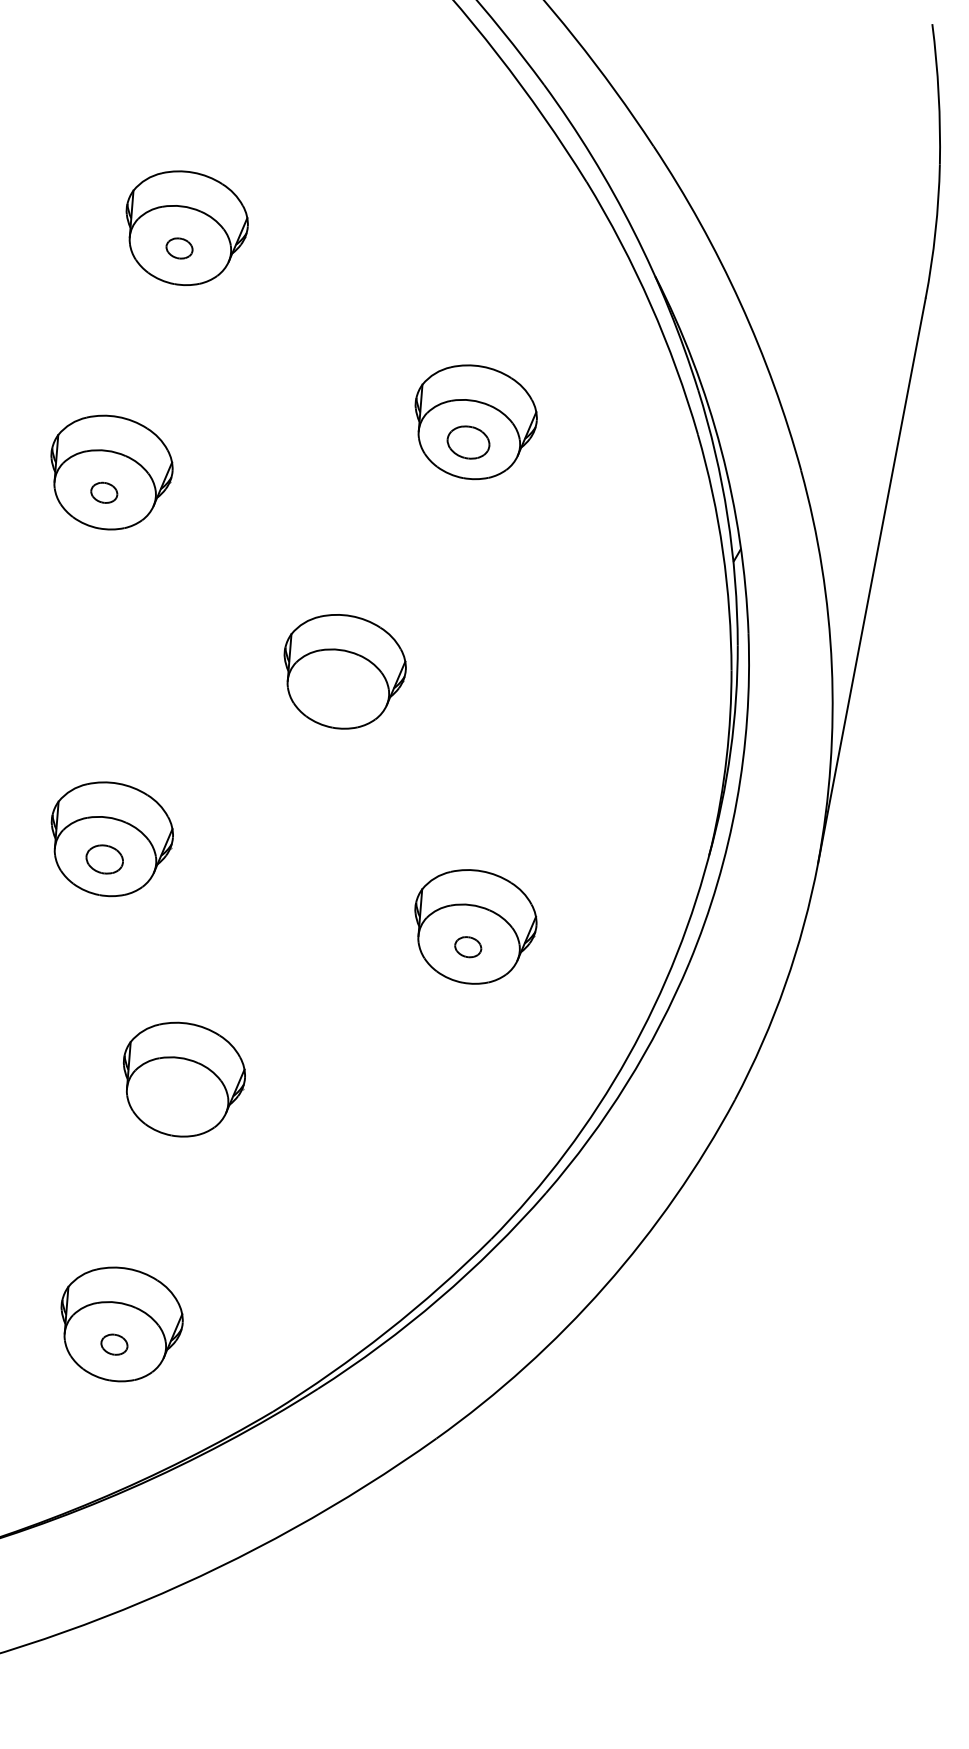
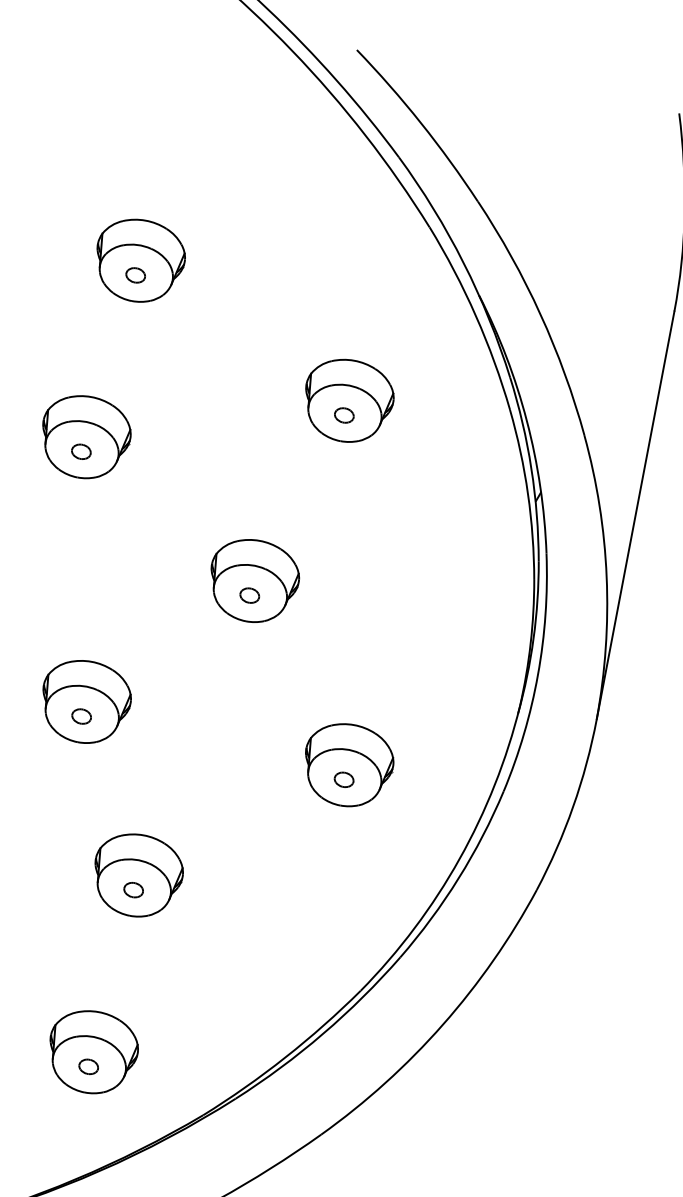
part: (468, 442) -> (344, 415), size x0.62
part: (337, 691) -> (249, 595), added
part: (104, 859) -> (81, 716), size x0.71
part: (176, 1099) -> (133, 889), added

